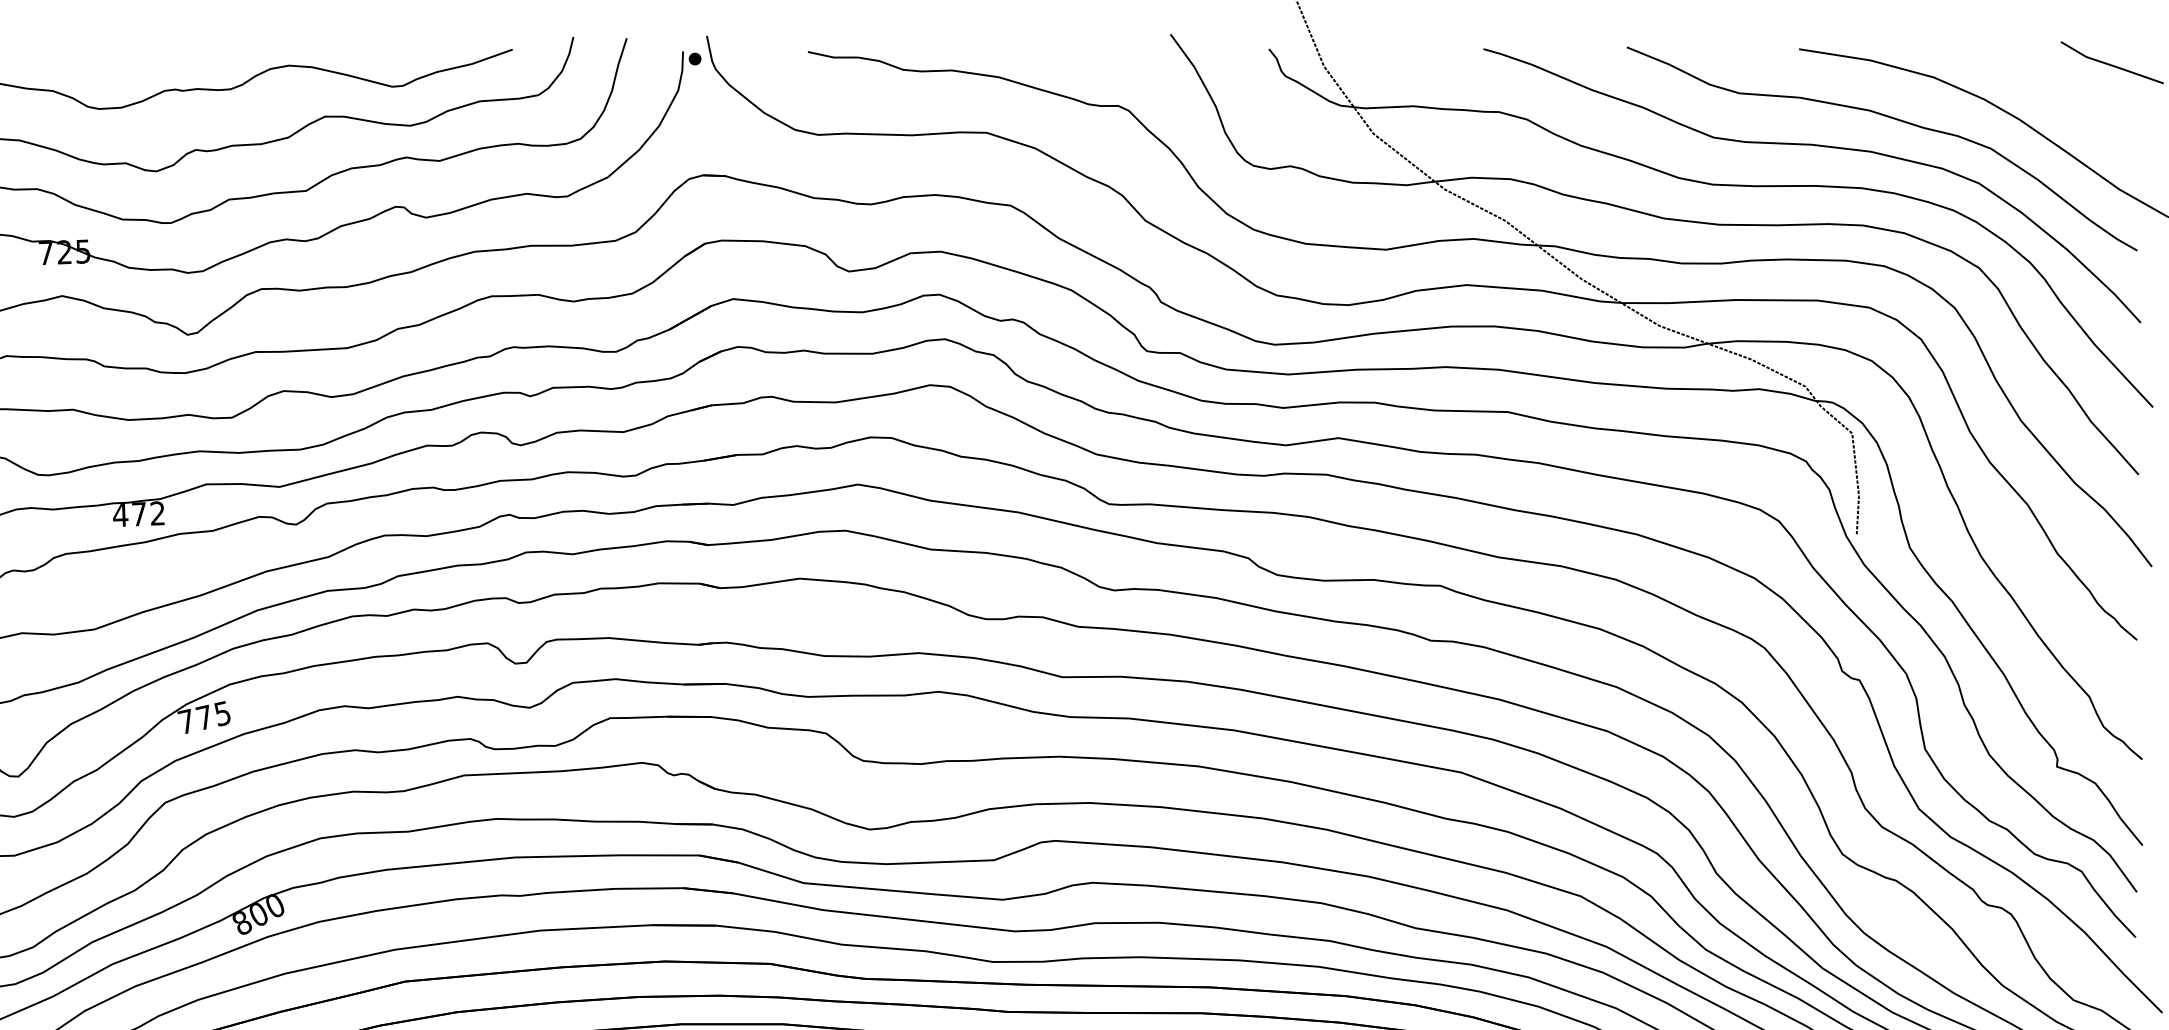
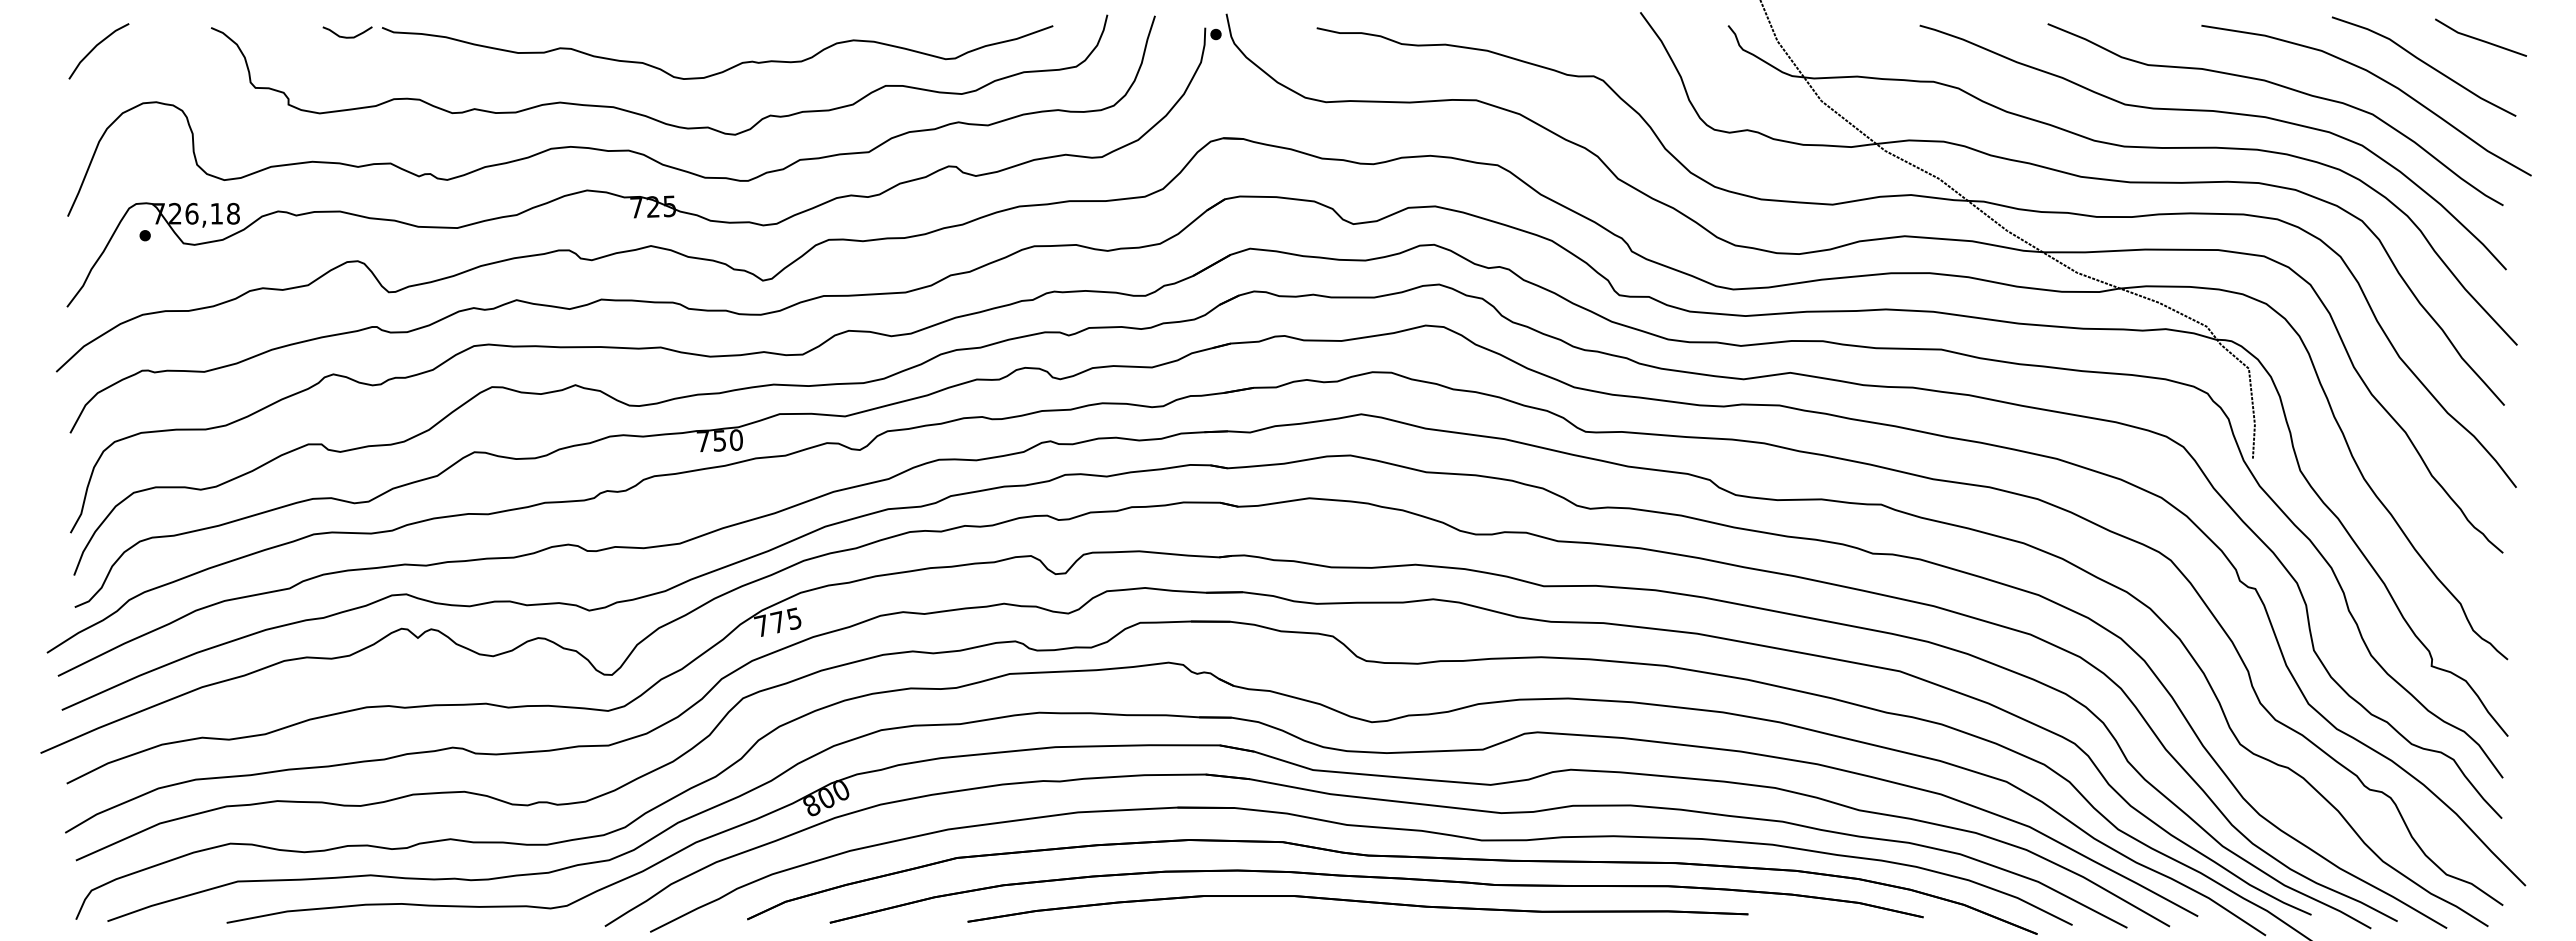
part: (2047, 94) -> (2423, 66), added
text: (138, 513) -> (719, 440), 472 -> 750

